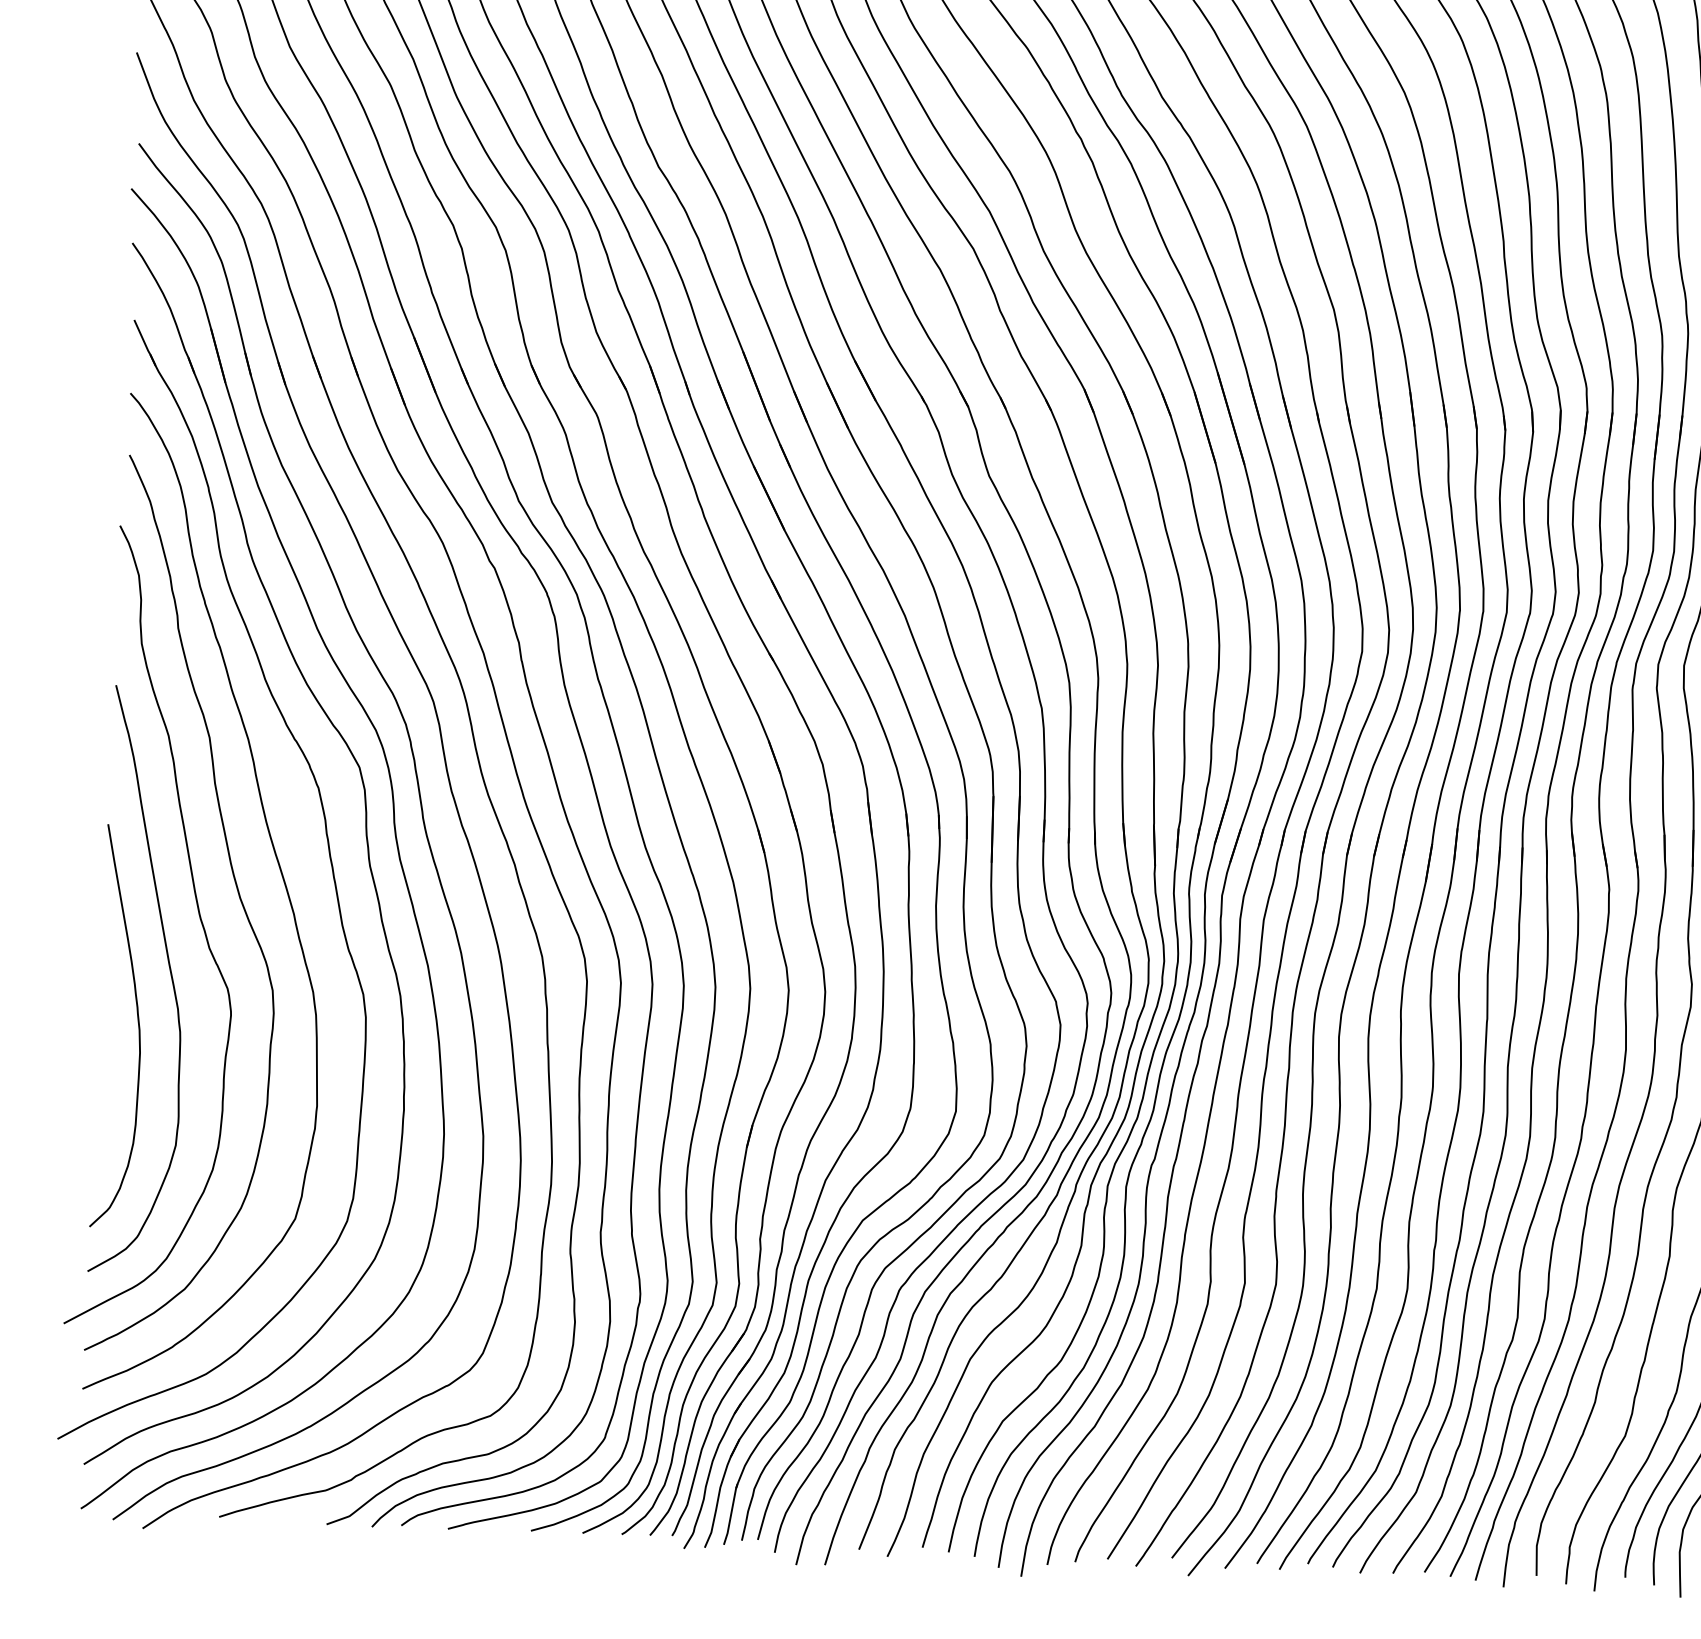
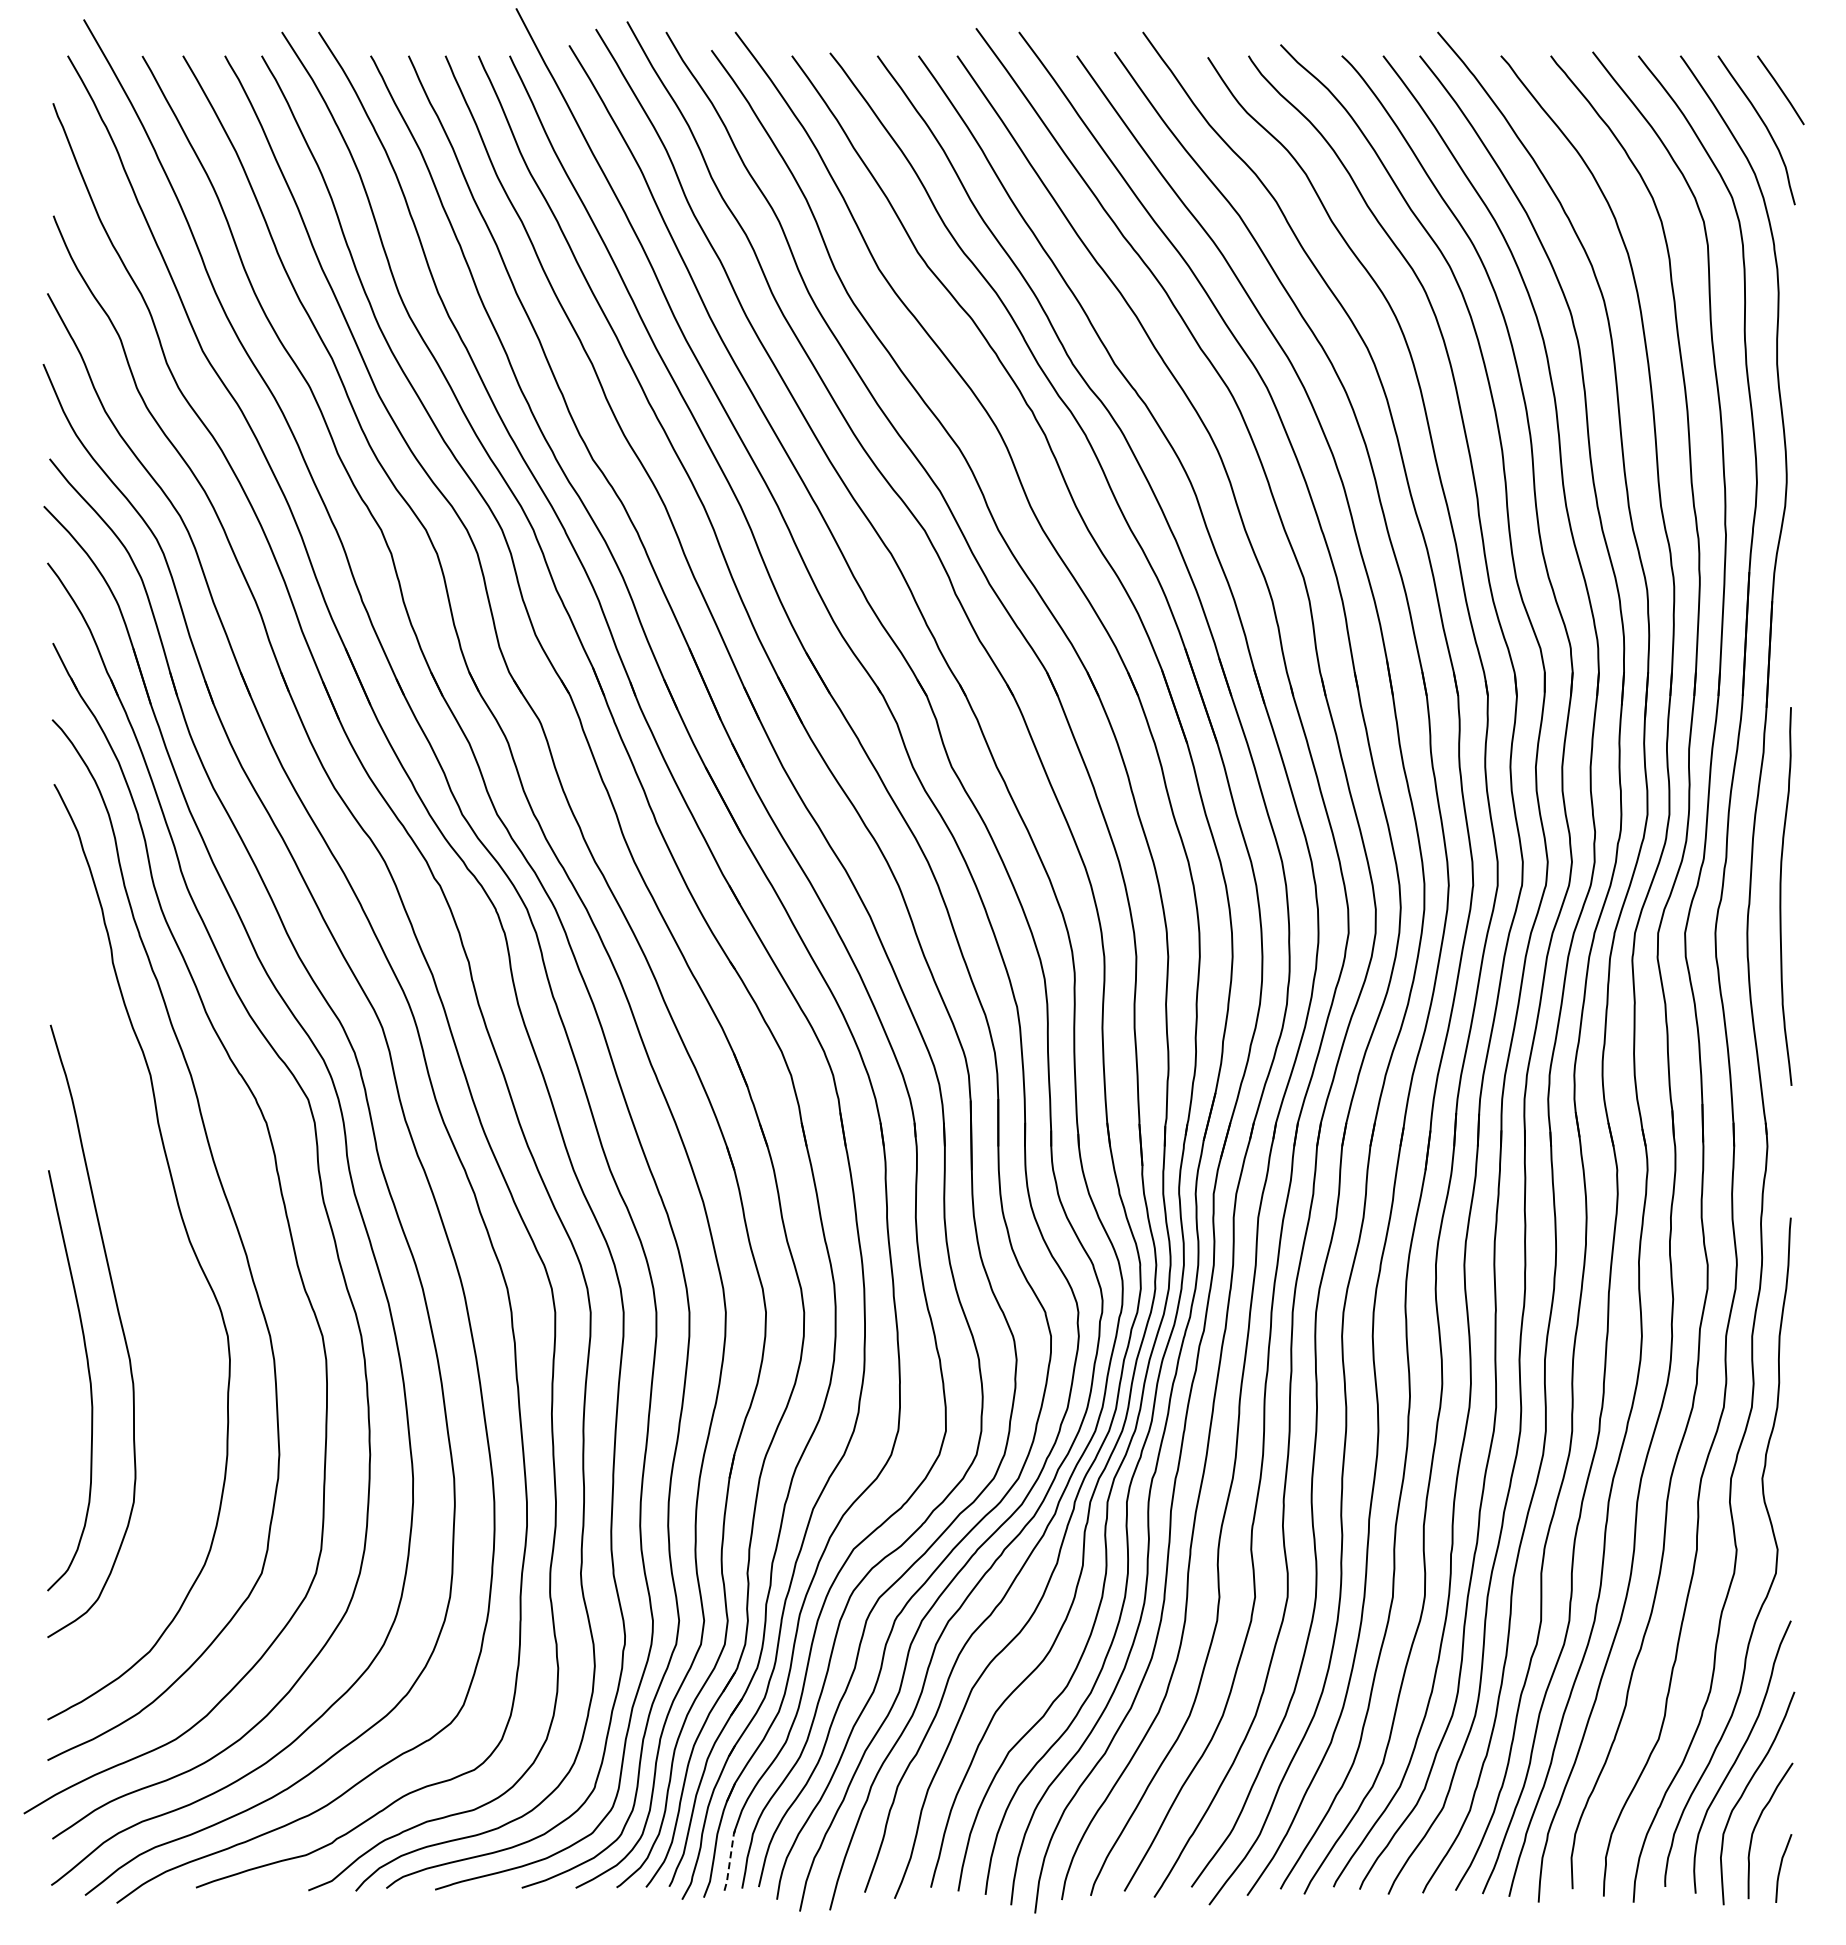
curve: (198, 916) -> (147, 1262), removed
line: (730, 1514) -> (729, 1861), solid -> dashed

